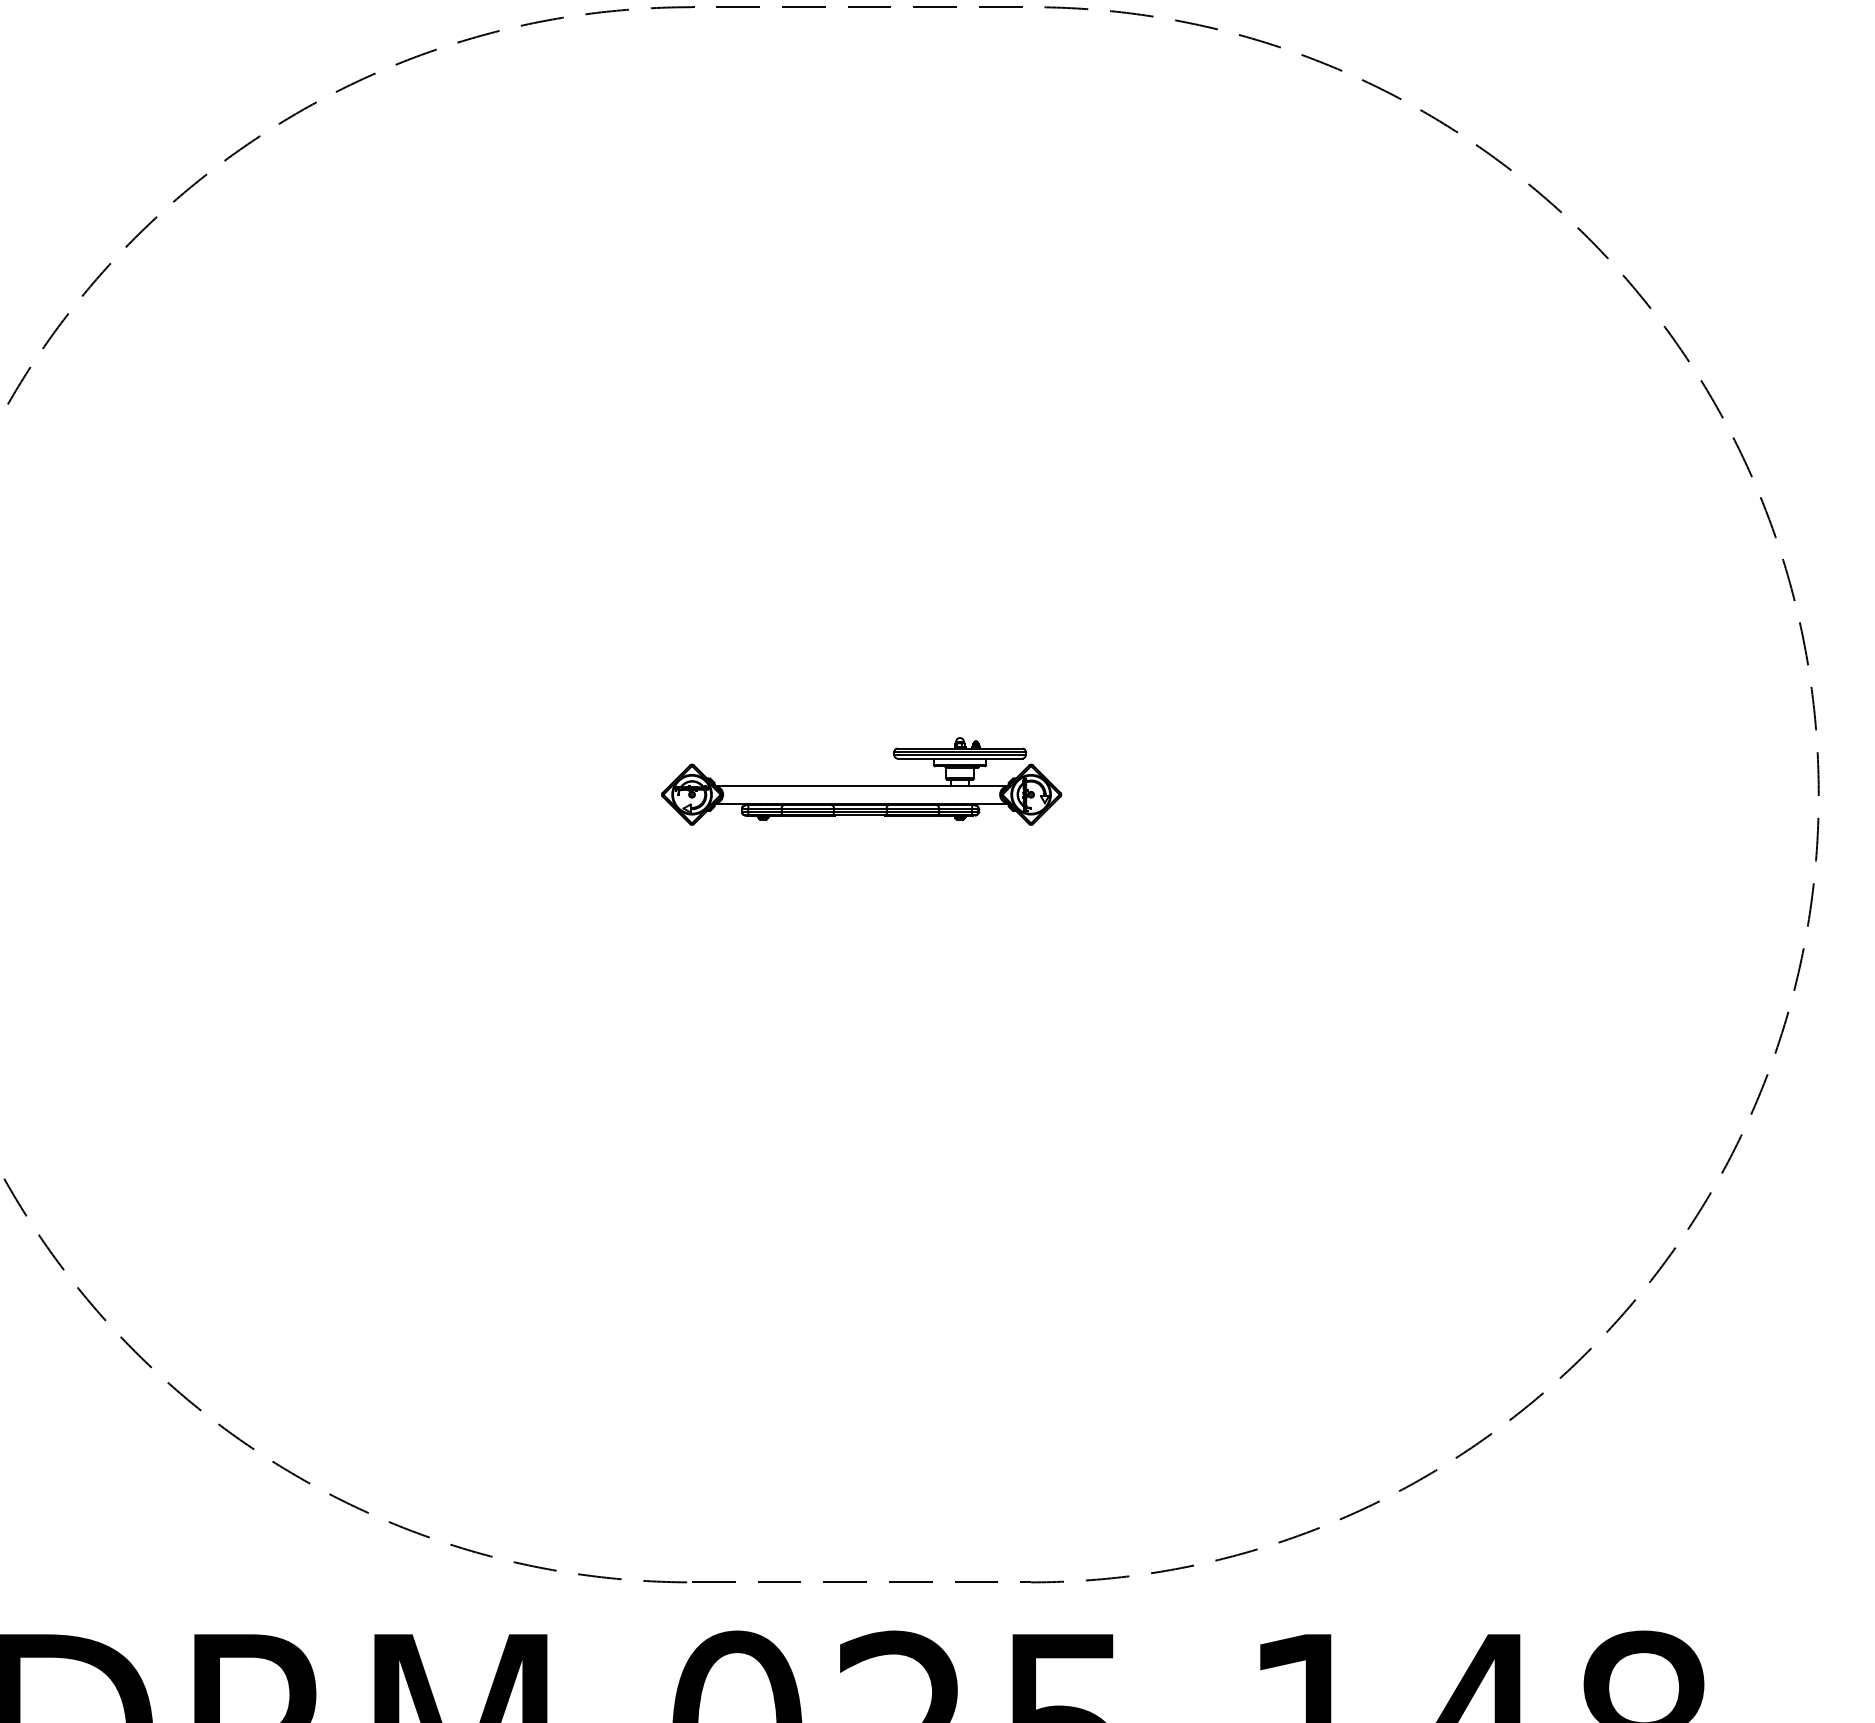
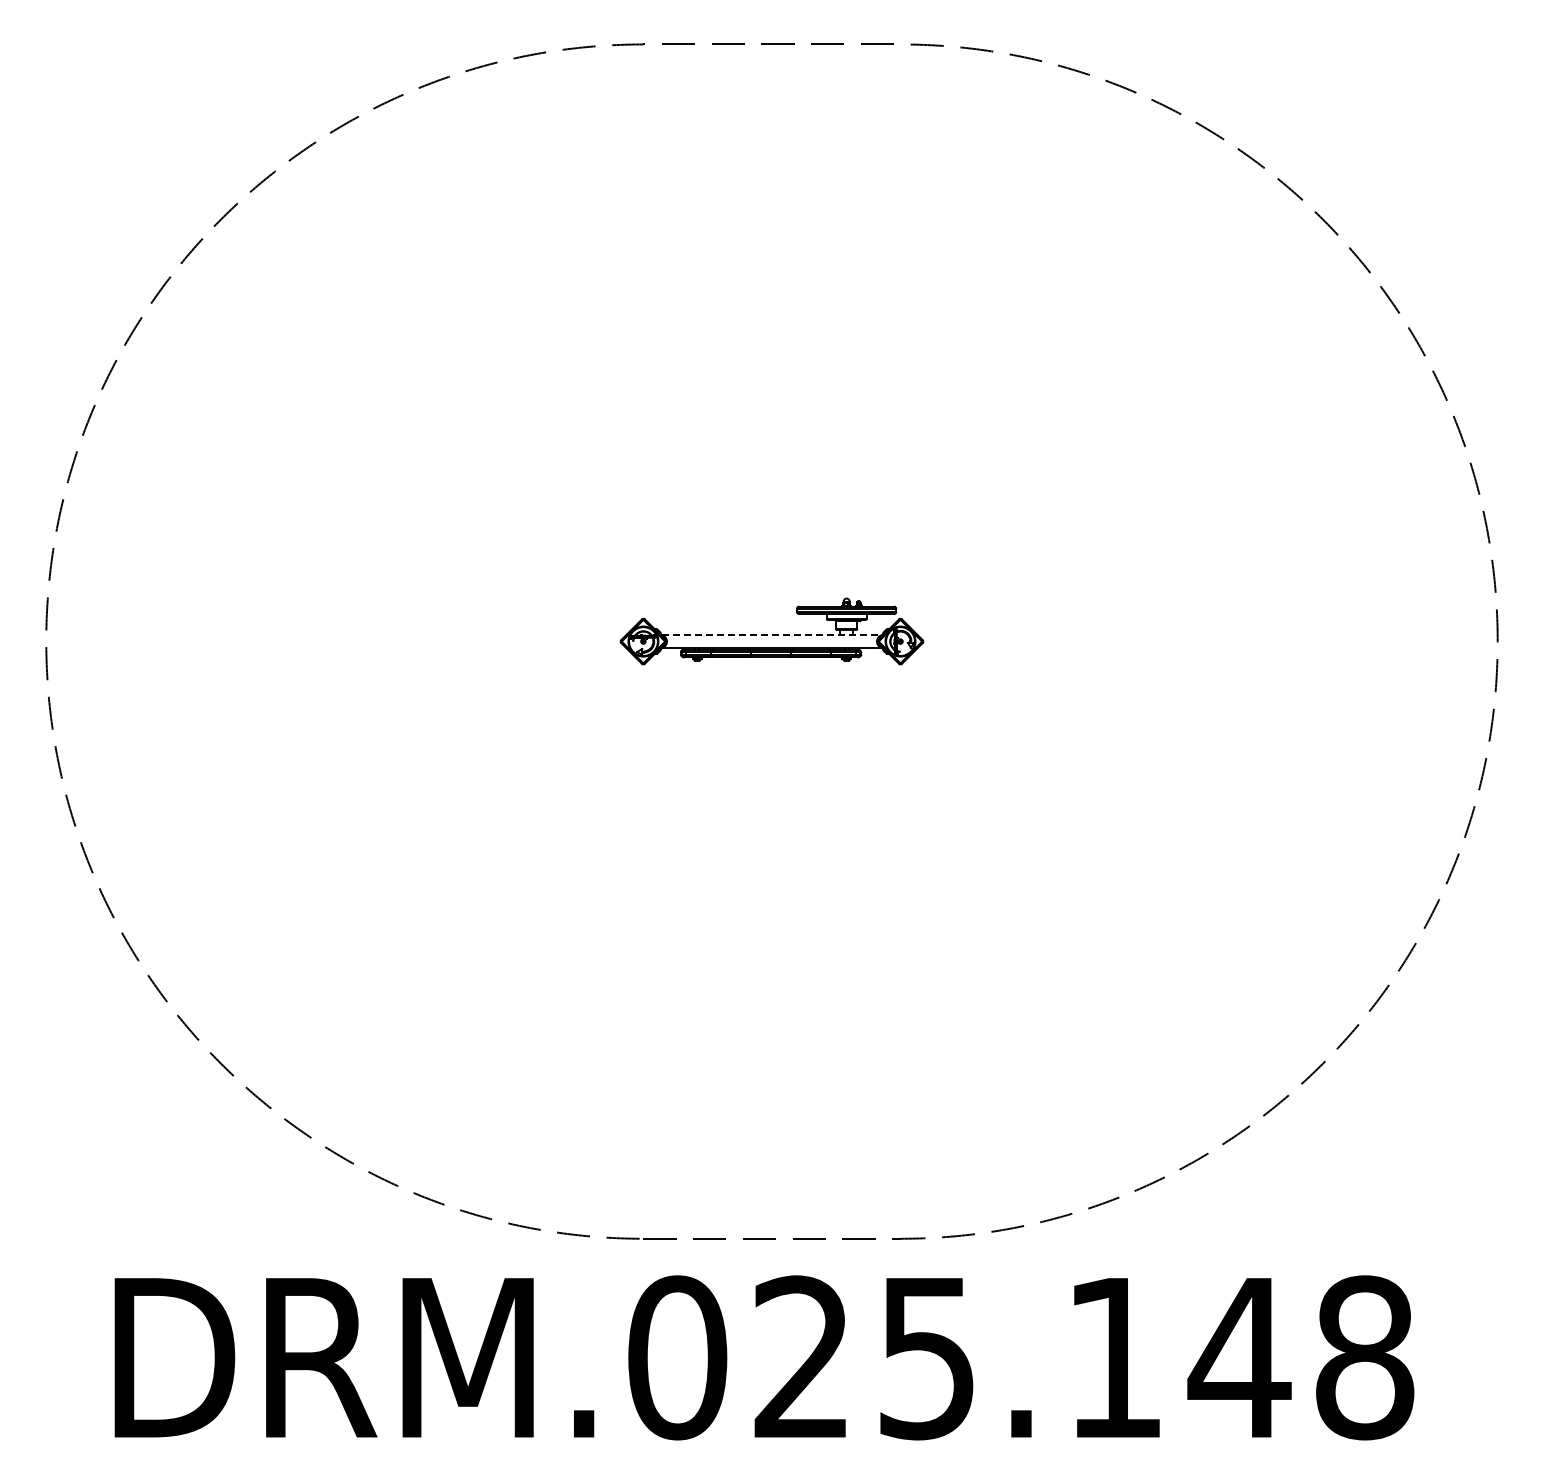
line: (860, 785) -> (771, 634), solid -> dashed

